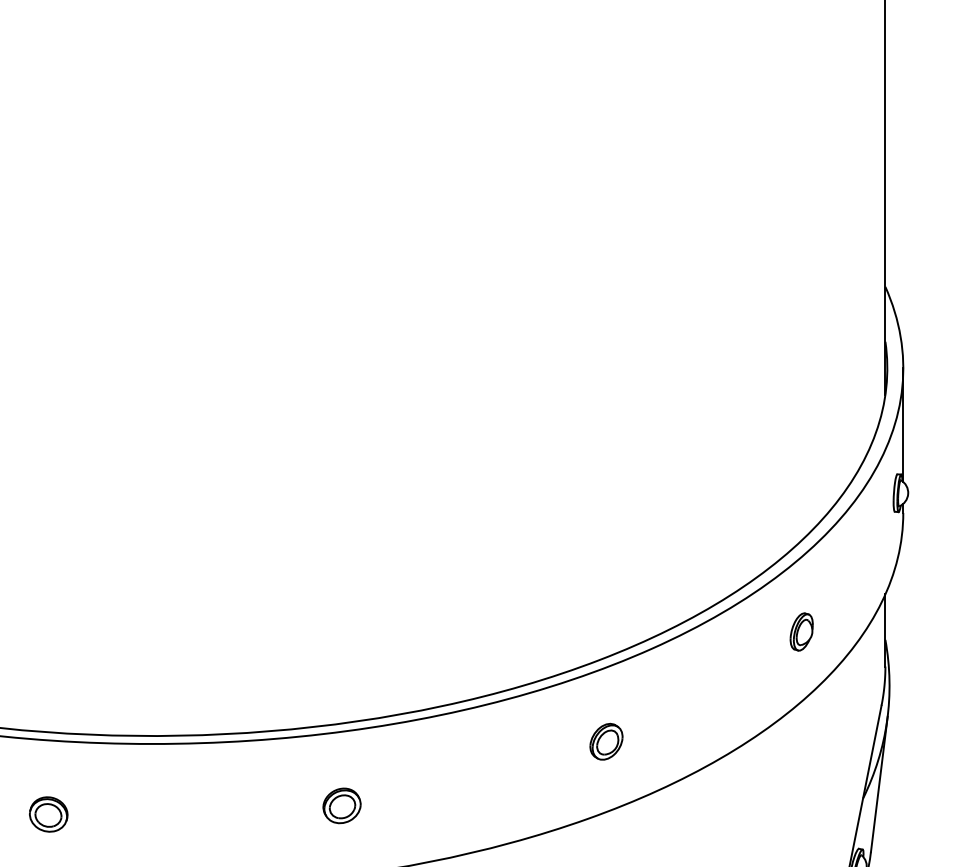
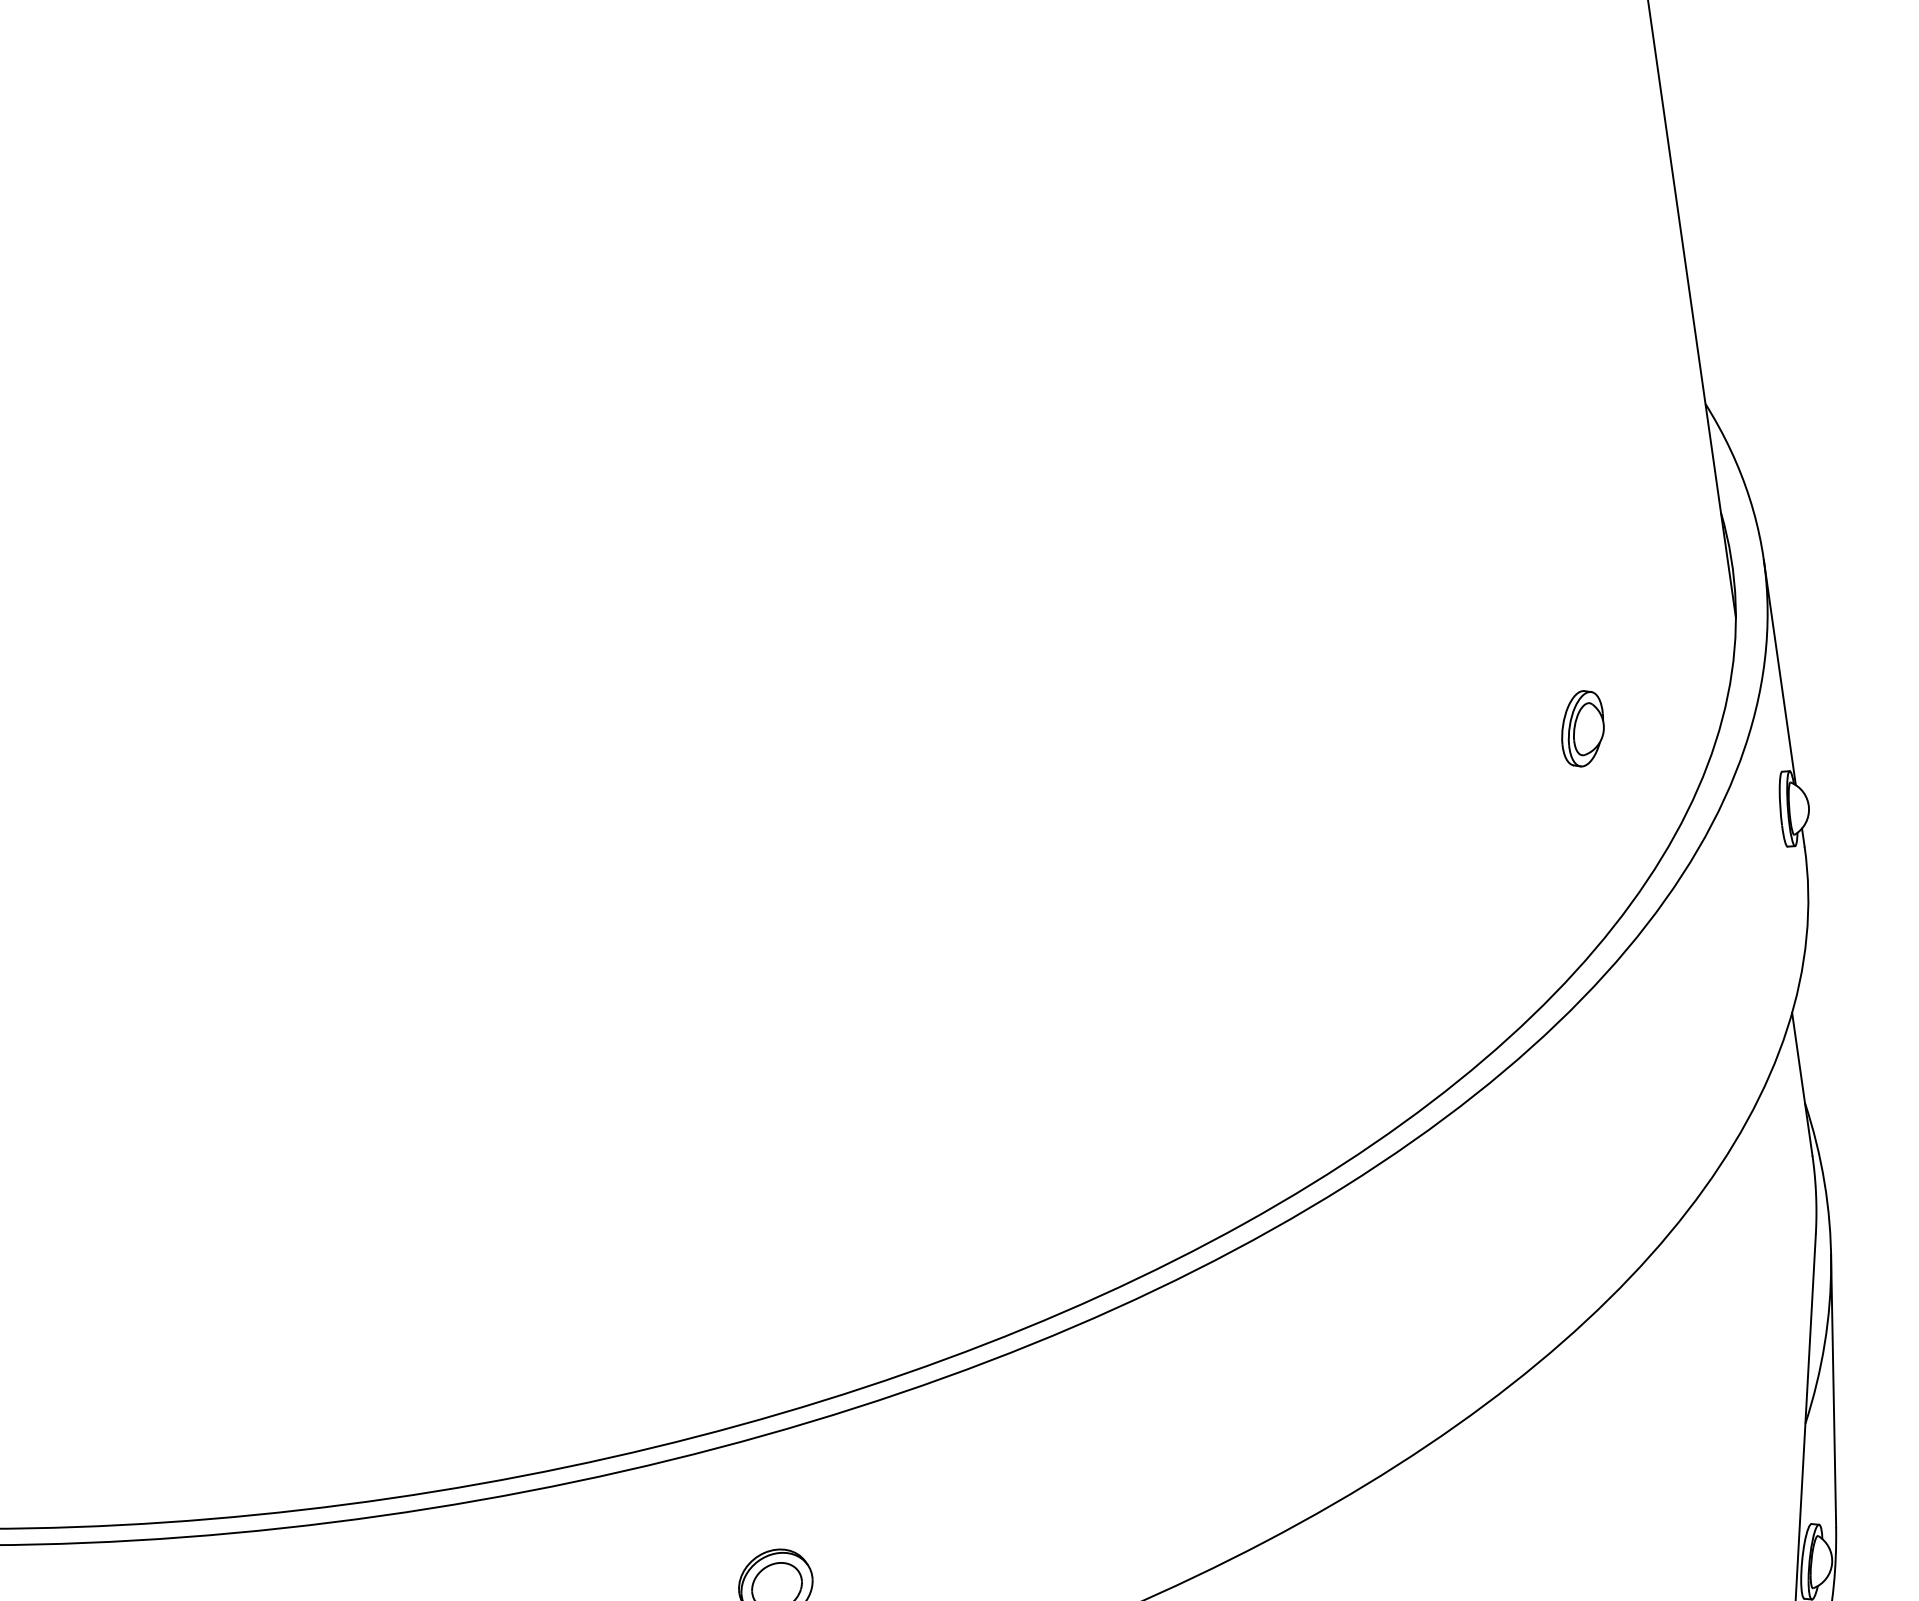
part: (801, 631) -> (1582, 727), moved
part: (606, 741) -> (1281, 1382), removed

